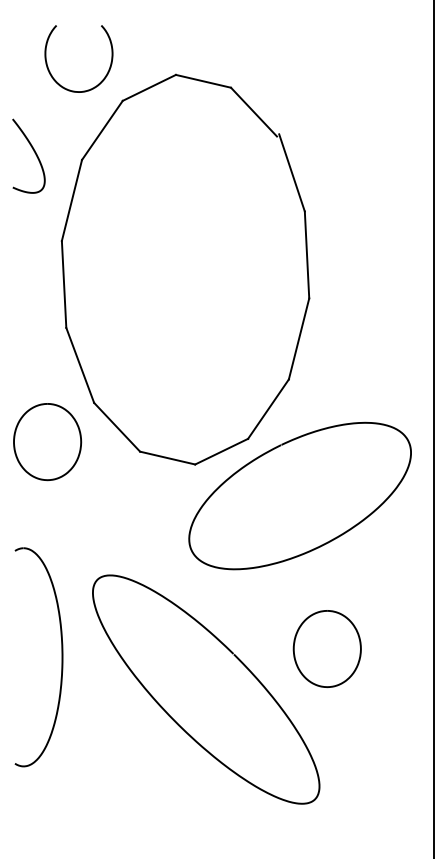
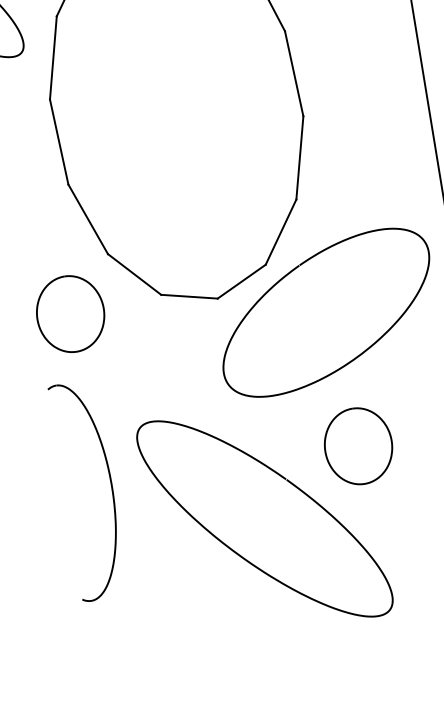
curve: (15, 438) -> (38, 315), moved
curve: (295, 642) -> (326, 445), moved
part: (61, 657) -> (111, 487), moved

